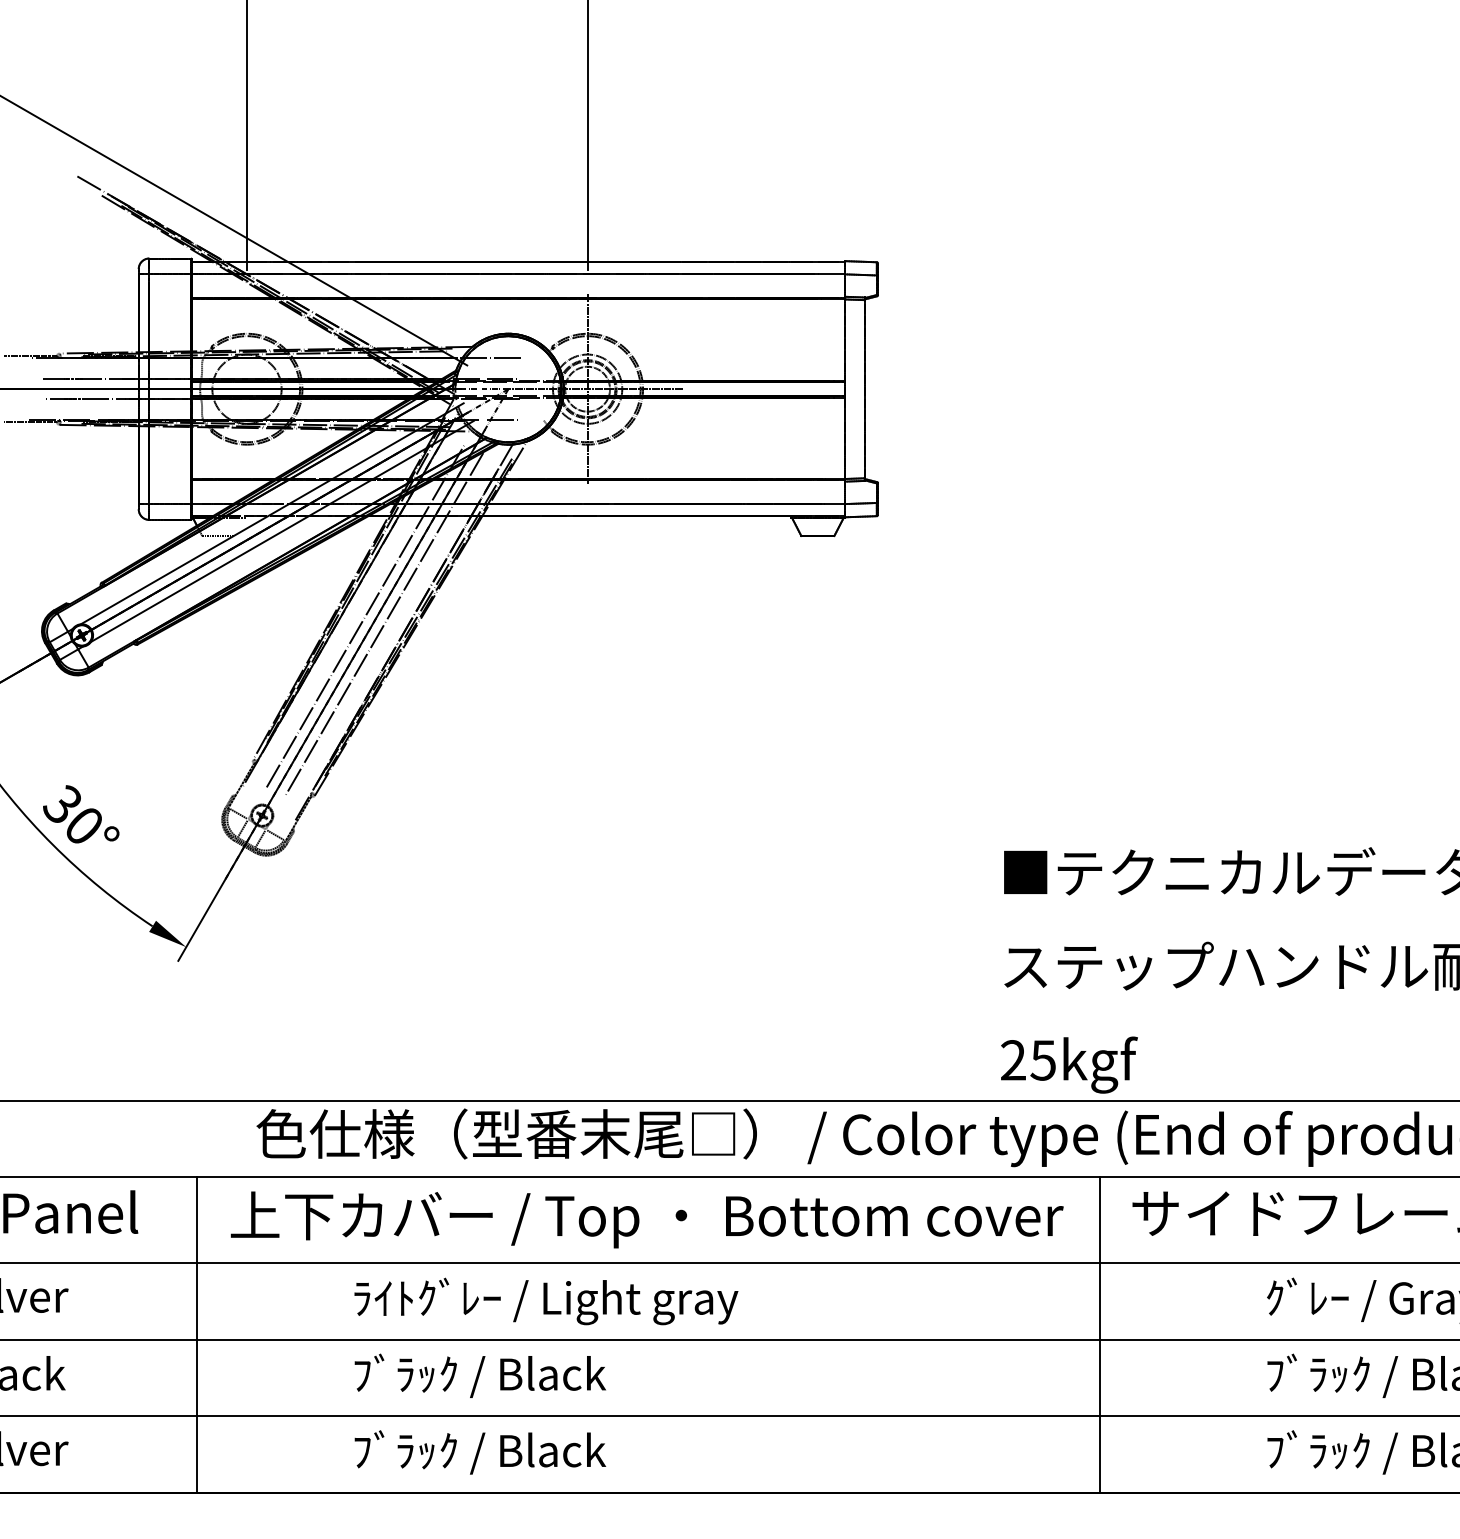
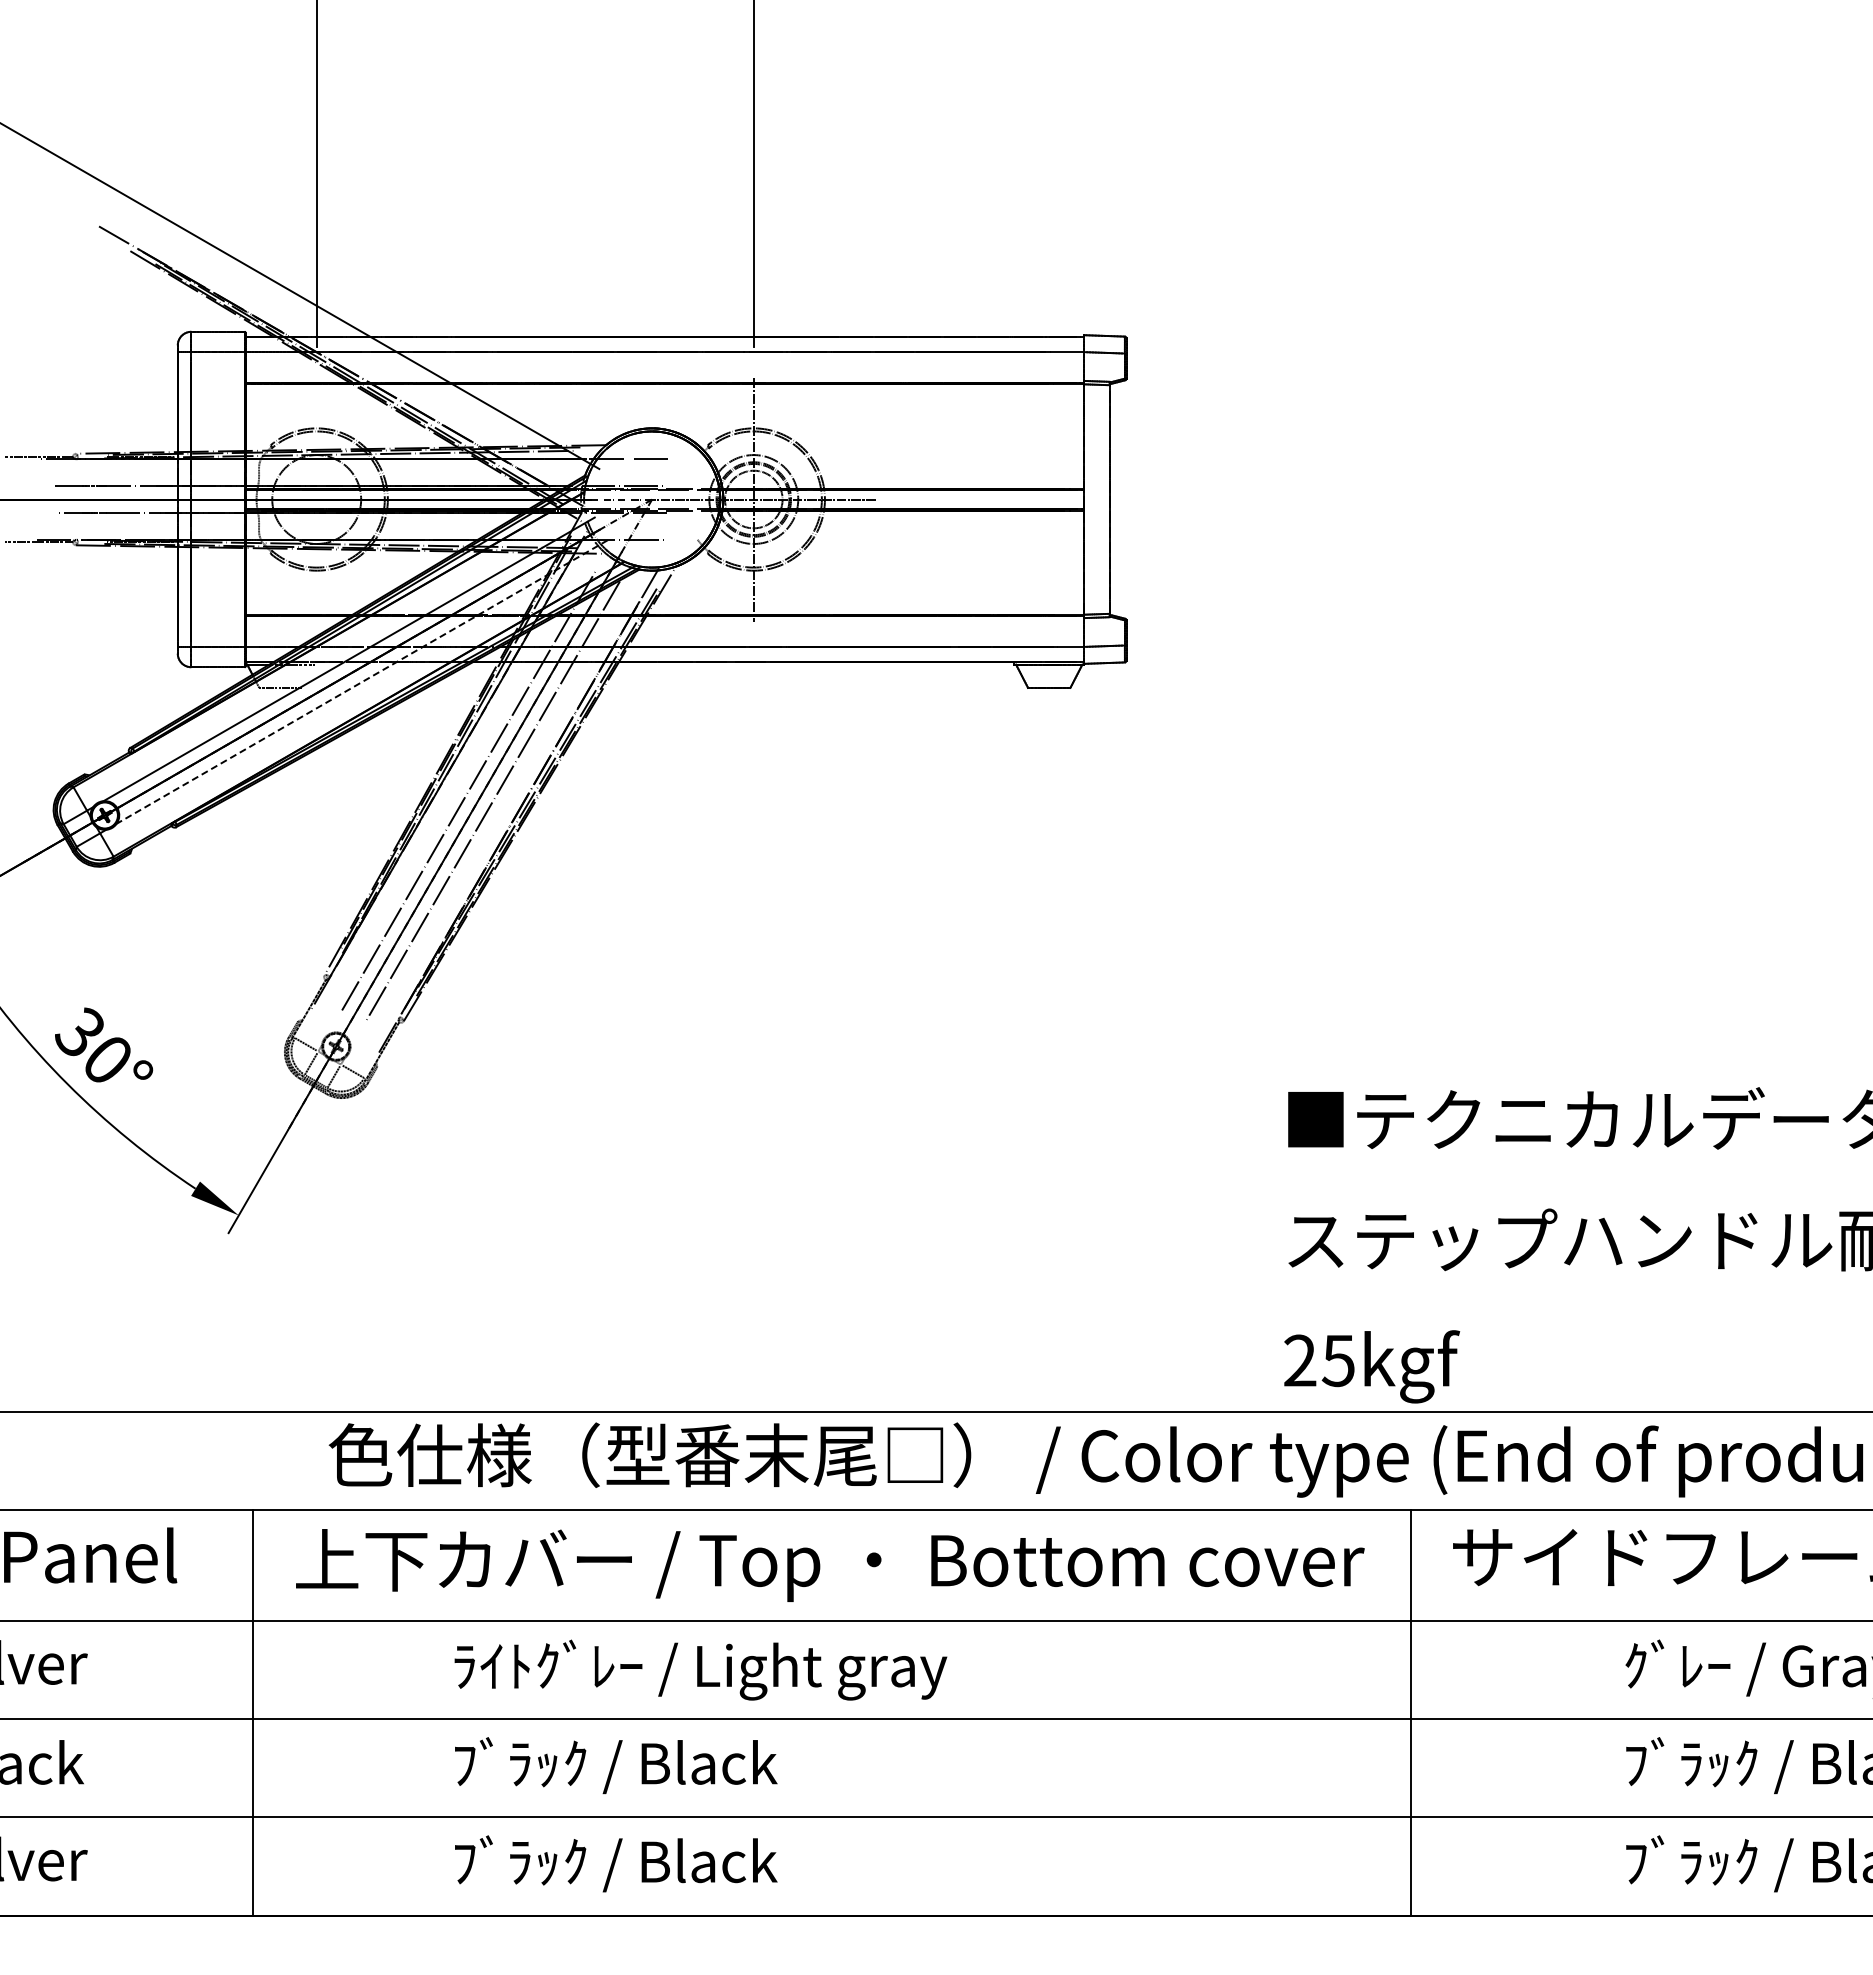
line: (282, 531) -> (362, 681), solid -> dashed

